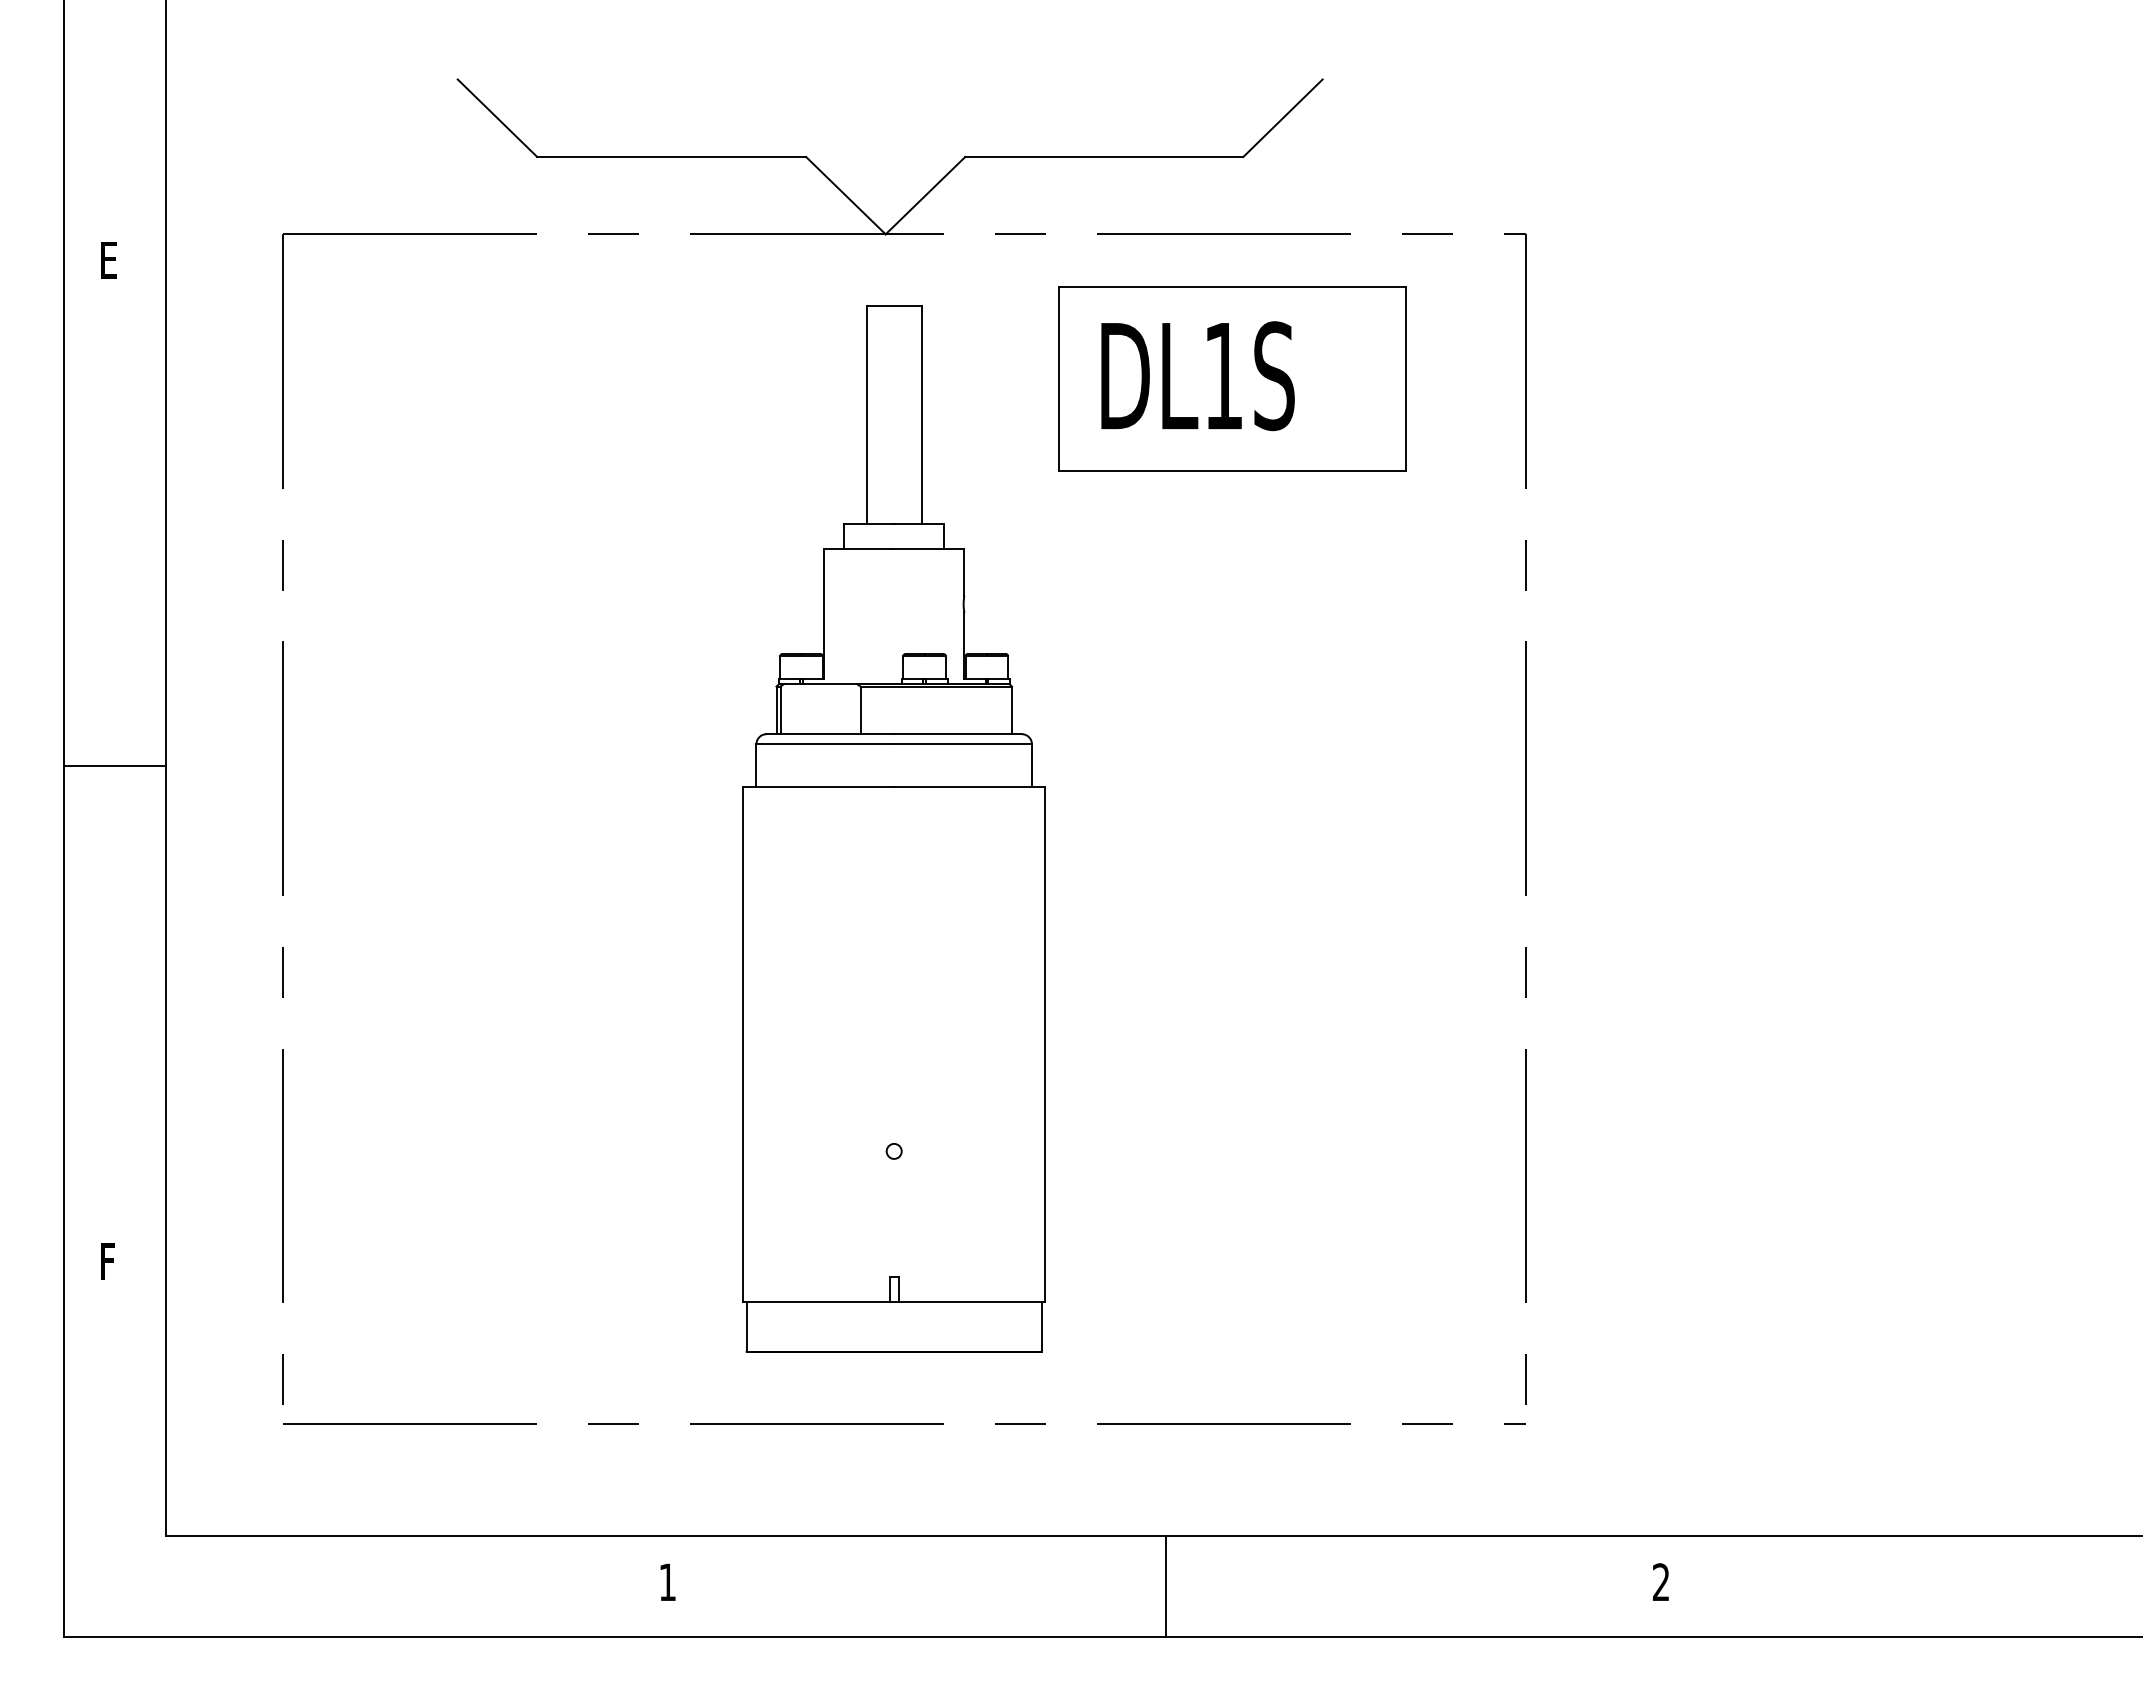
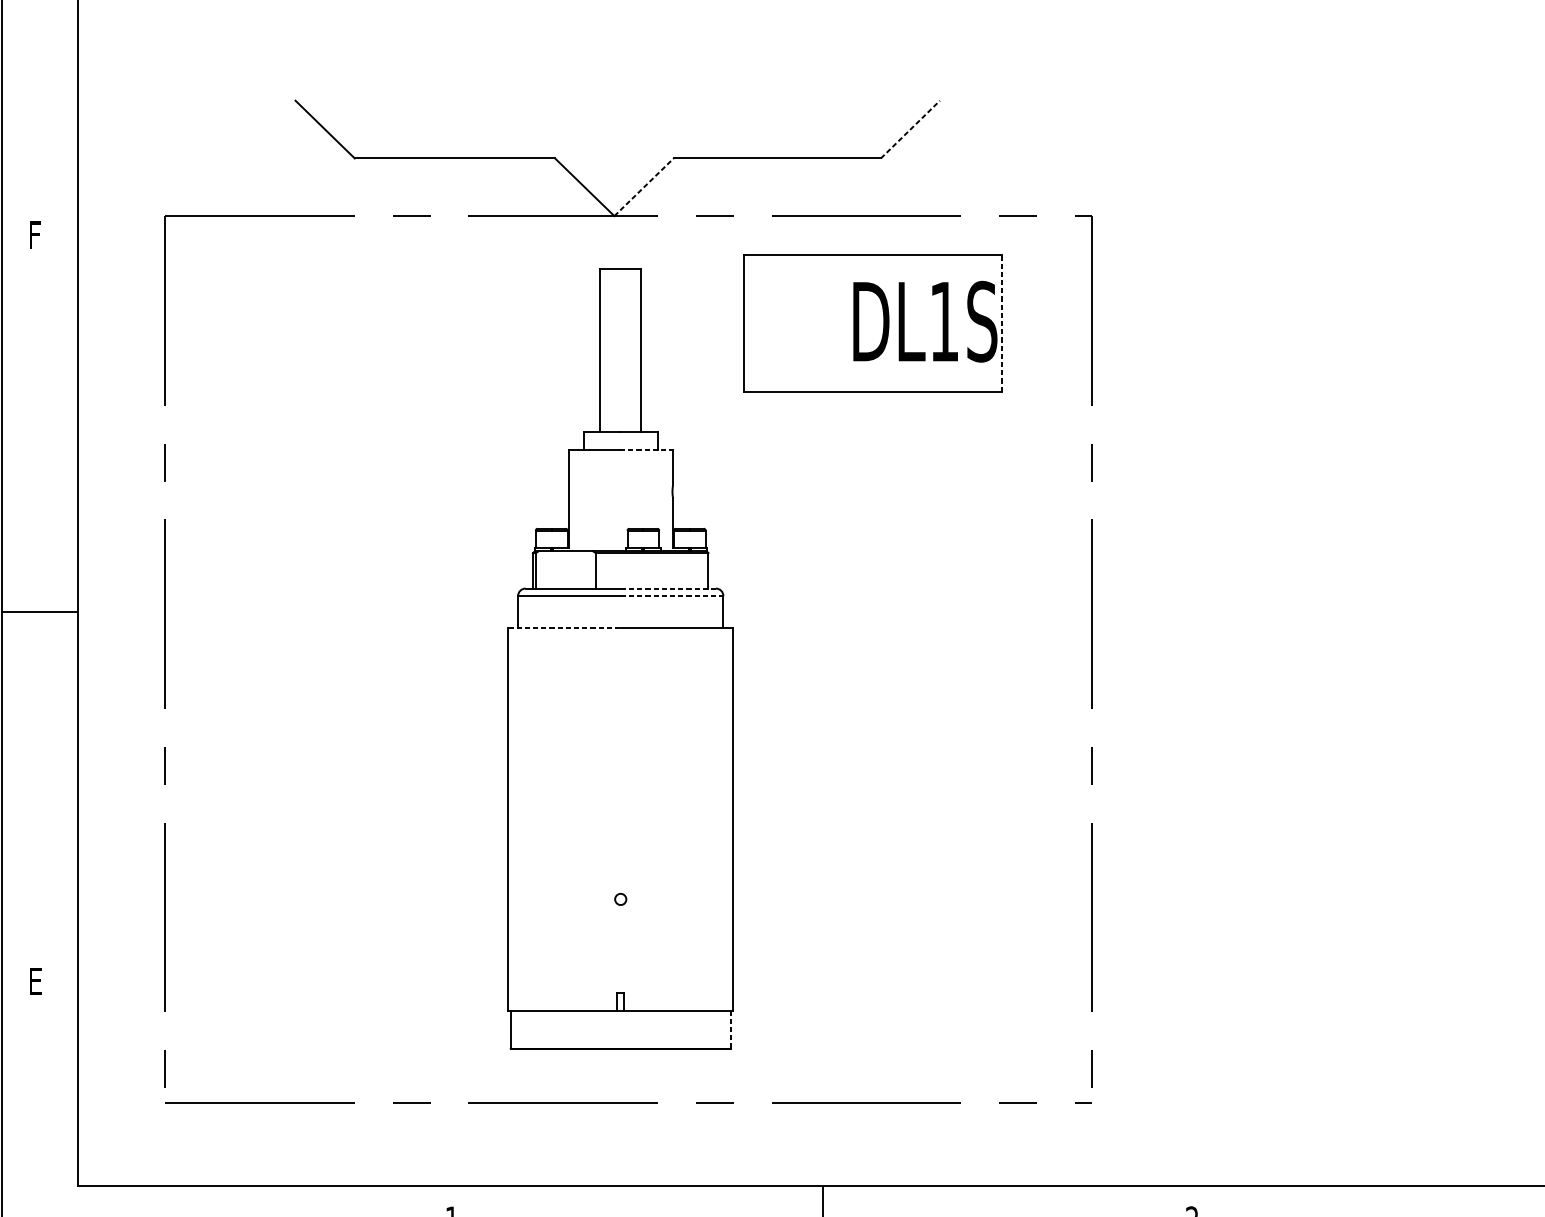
line: (1283, 117) -> (910, 129), solid -> dashed
line: (925, 195) -> (644, 187), solid -> dashed
text: (110, 260) -> (36, 235), E -> F
text: (1197, 376) -> (924, 322), moved
line: (1405, 378) -> (1001, 323), solid -> dashed
line: (928, 548) -> (646, 450), solid -> dashed
line: (958, 734) -> (668, 588), solid -> dashed
line: (963, 744) -> (672, 596), solid -> dashed
line: (819, 786) -> (565, 627), solid -> dashed
text: (110, 1261) -> (36, 981), F -> E
line: (1041, 1326) -> (730, 1029), solid -> dashed

